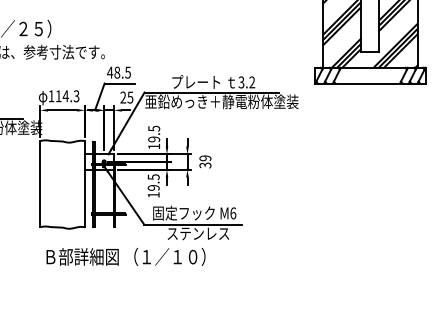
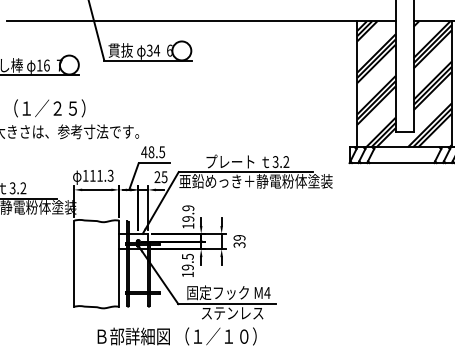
text: (65, 95) -> (99, 175), 114.3 -> 111.3
text: (154, 128) -> (188, 208), 19.5 -> 19.9
text: (233, 212) -> (267, 292), M6 -> M4
text: (125, 256) -> (176, 336), moved

